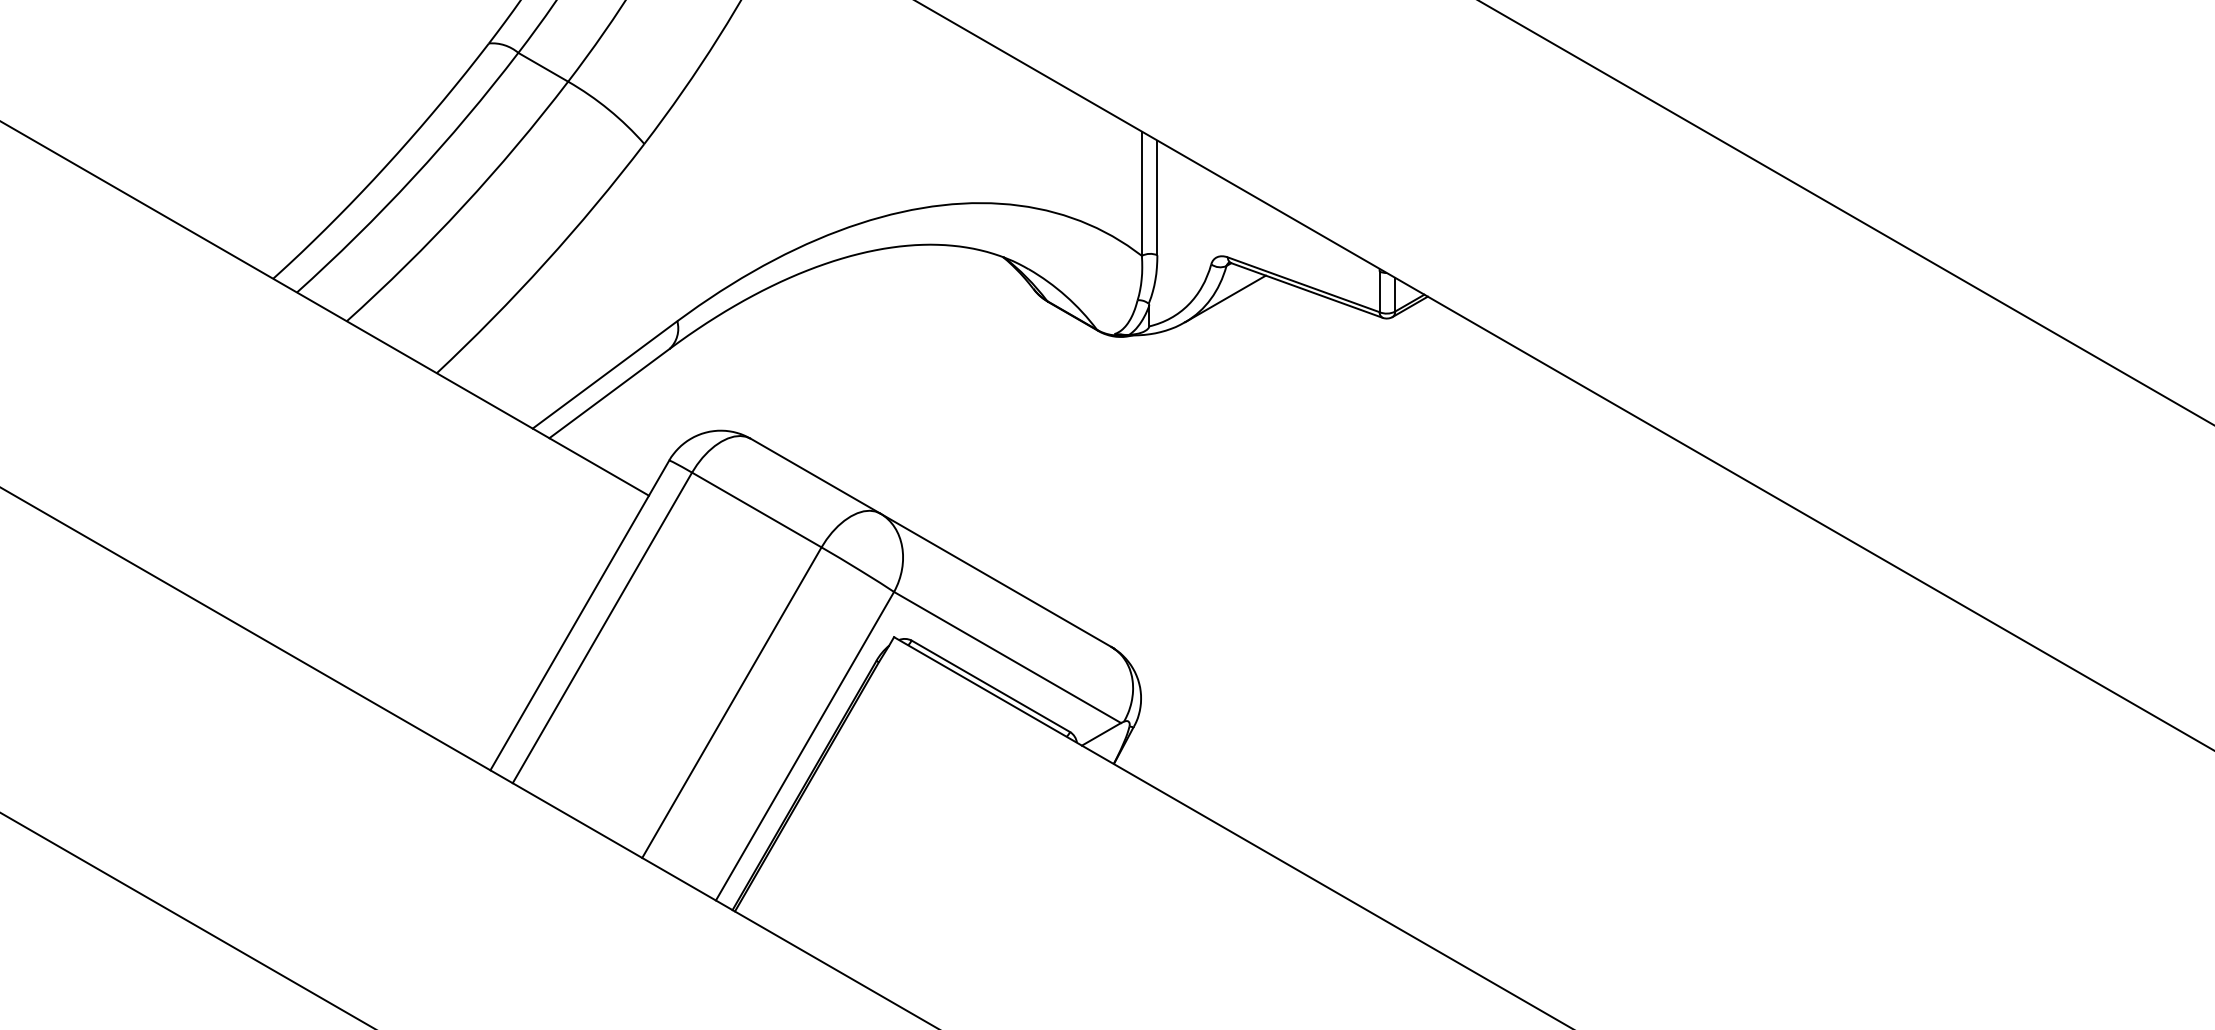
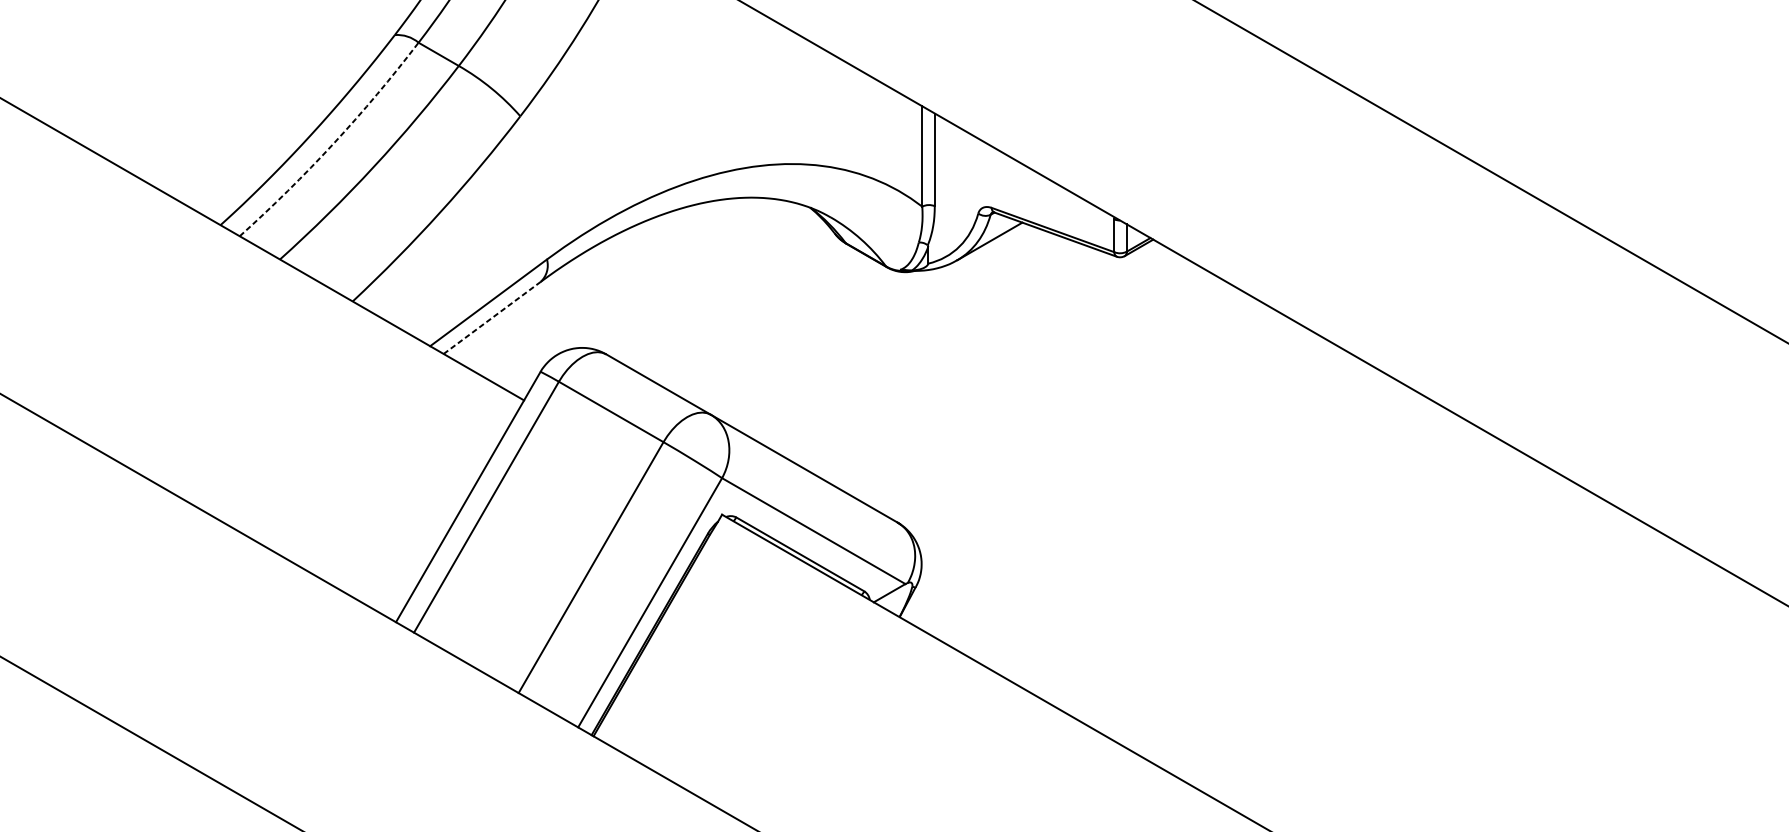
arc: (413, 177) -> (333, 143), solid -> dashed
line: (609, 393) -> (492, 317), solid -> dashed

